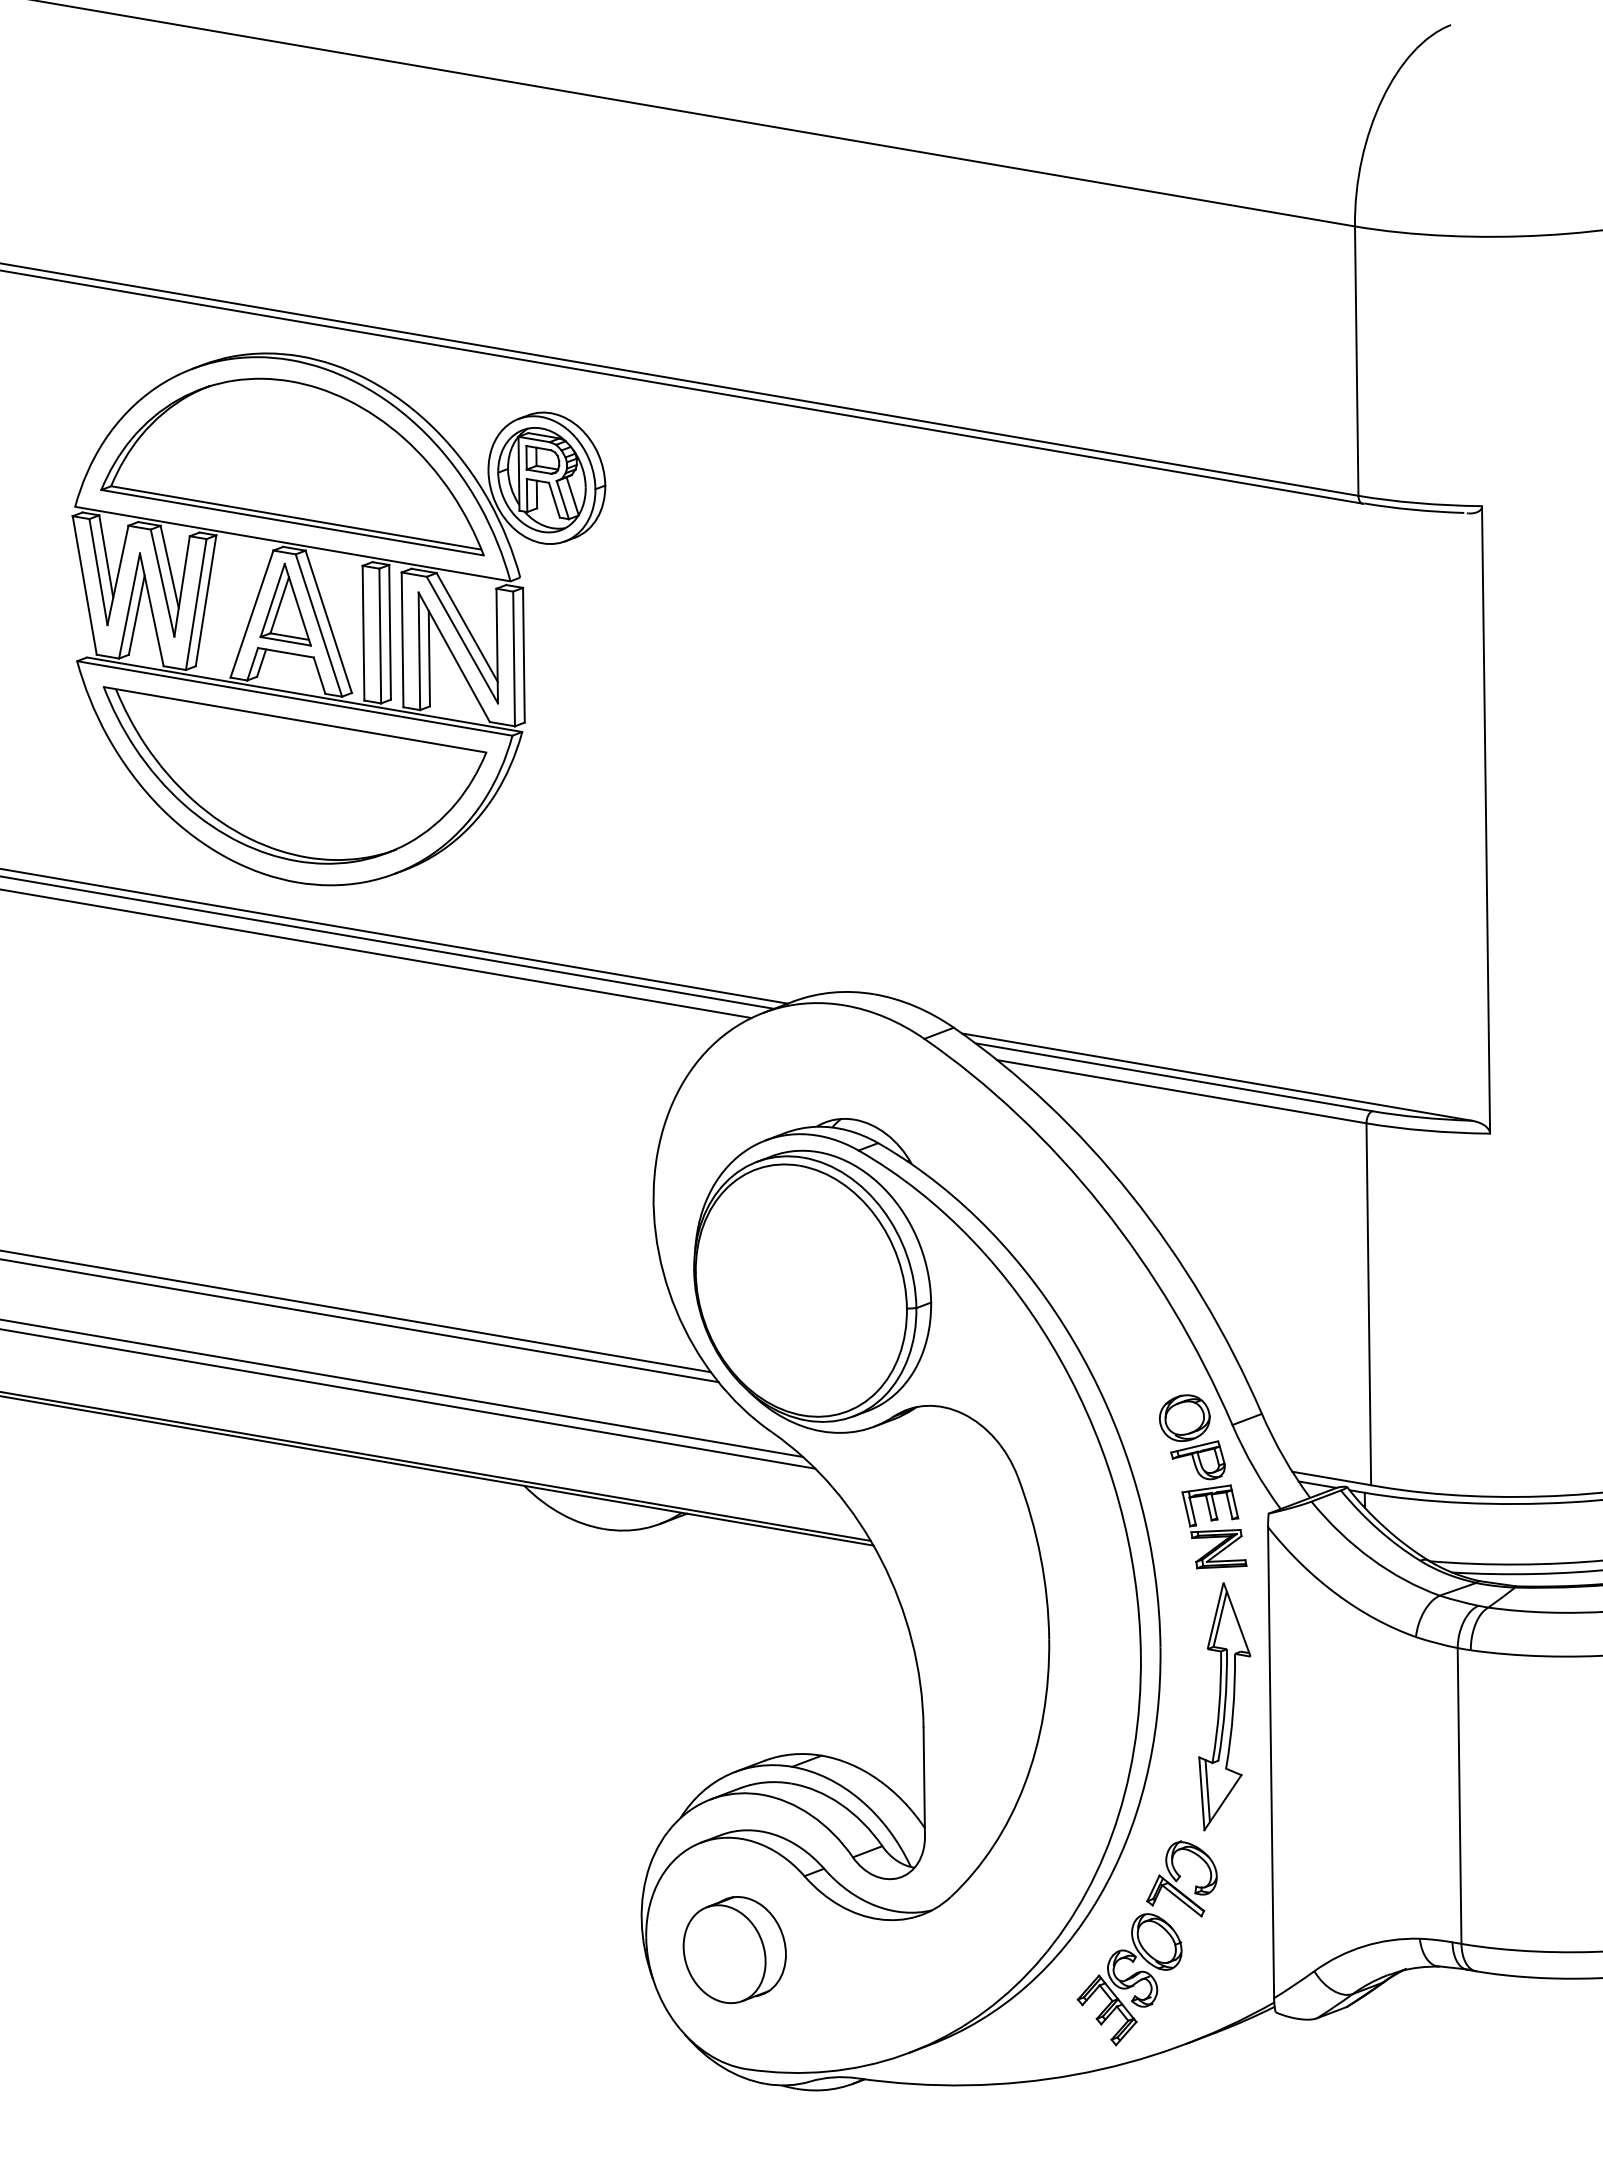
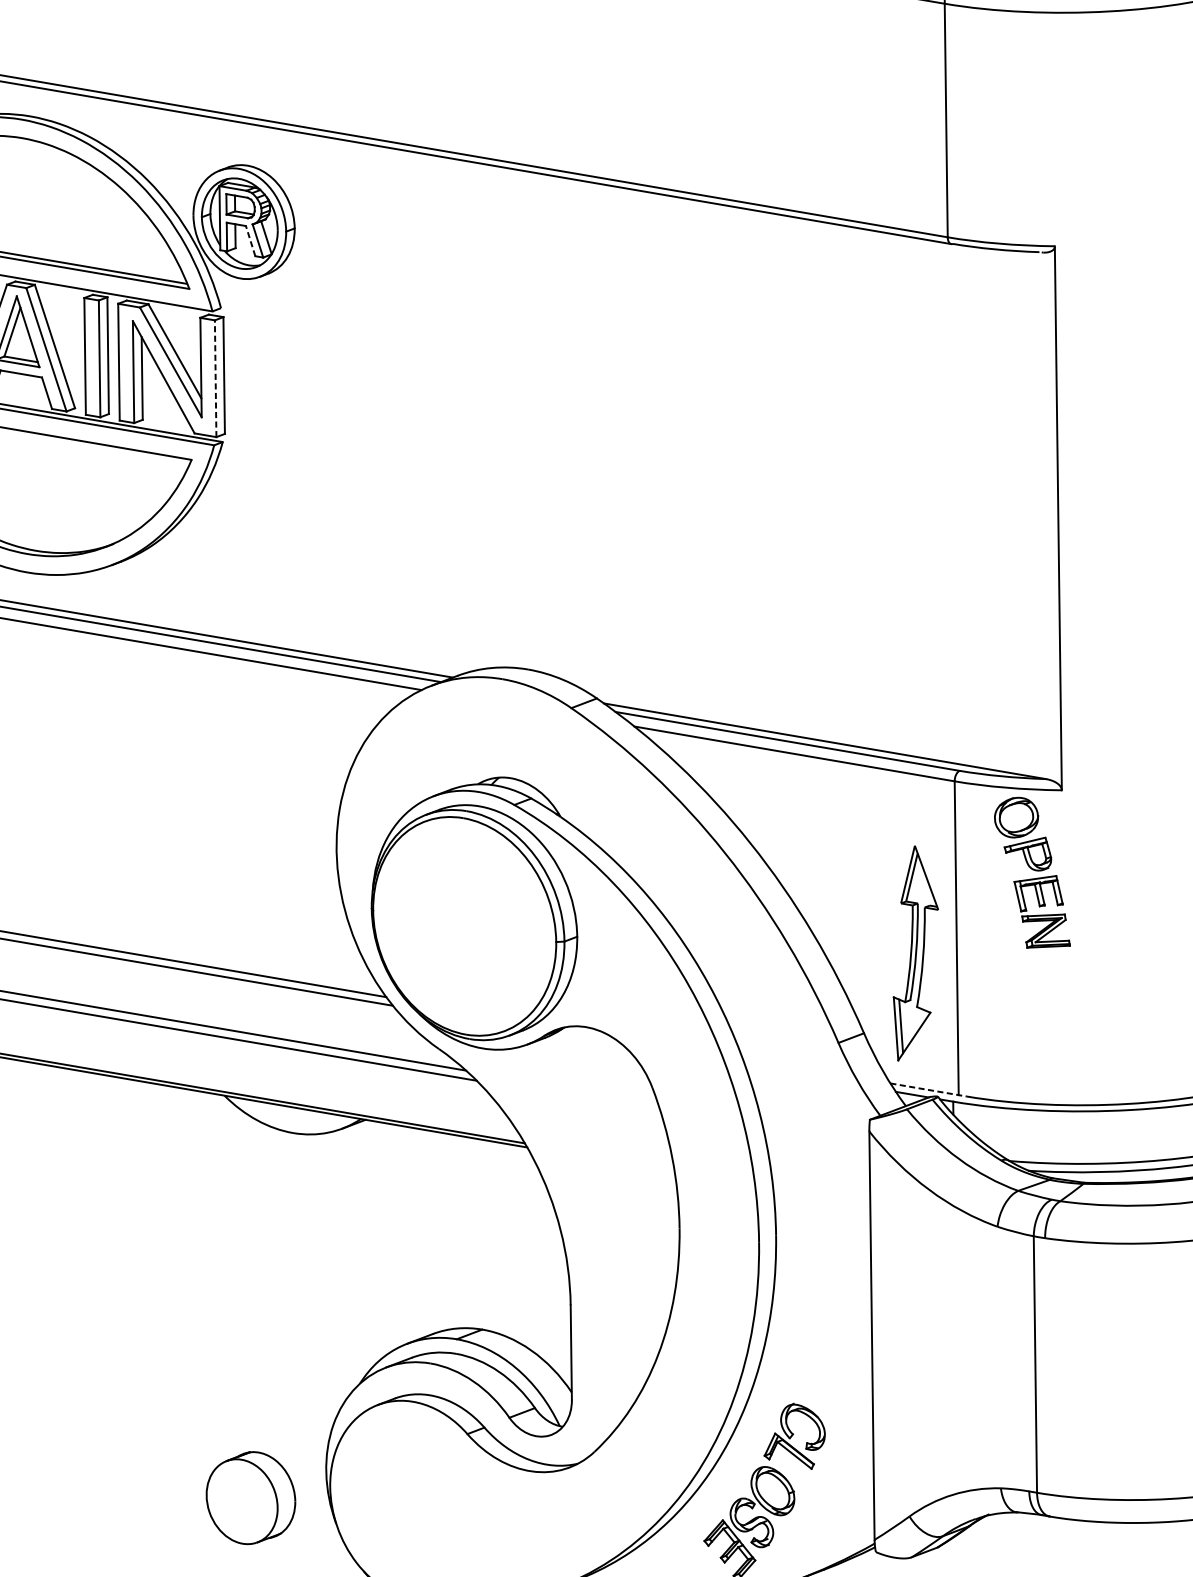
line: (554, 499) -> (250, 240), solid -> dashed
line: (514, 658) -> (216, 378), solid -> dashed
line: (1336, 1479) -> (928, 1090), solid -> dashed
part: (1203, 1481) -> (1032, 872), moved
part: (1224, 1706) -> (915, 953), moved
part: (734, 1950) -> (250, 1498), moved

